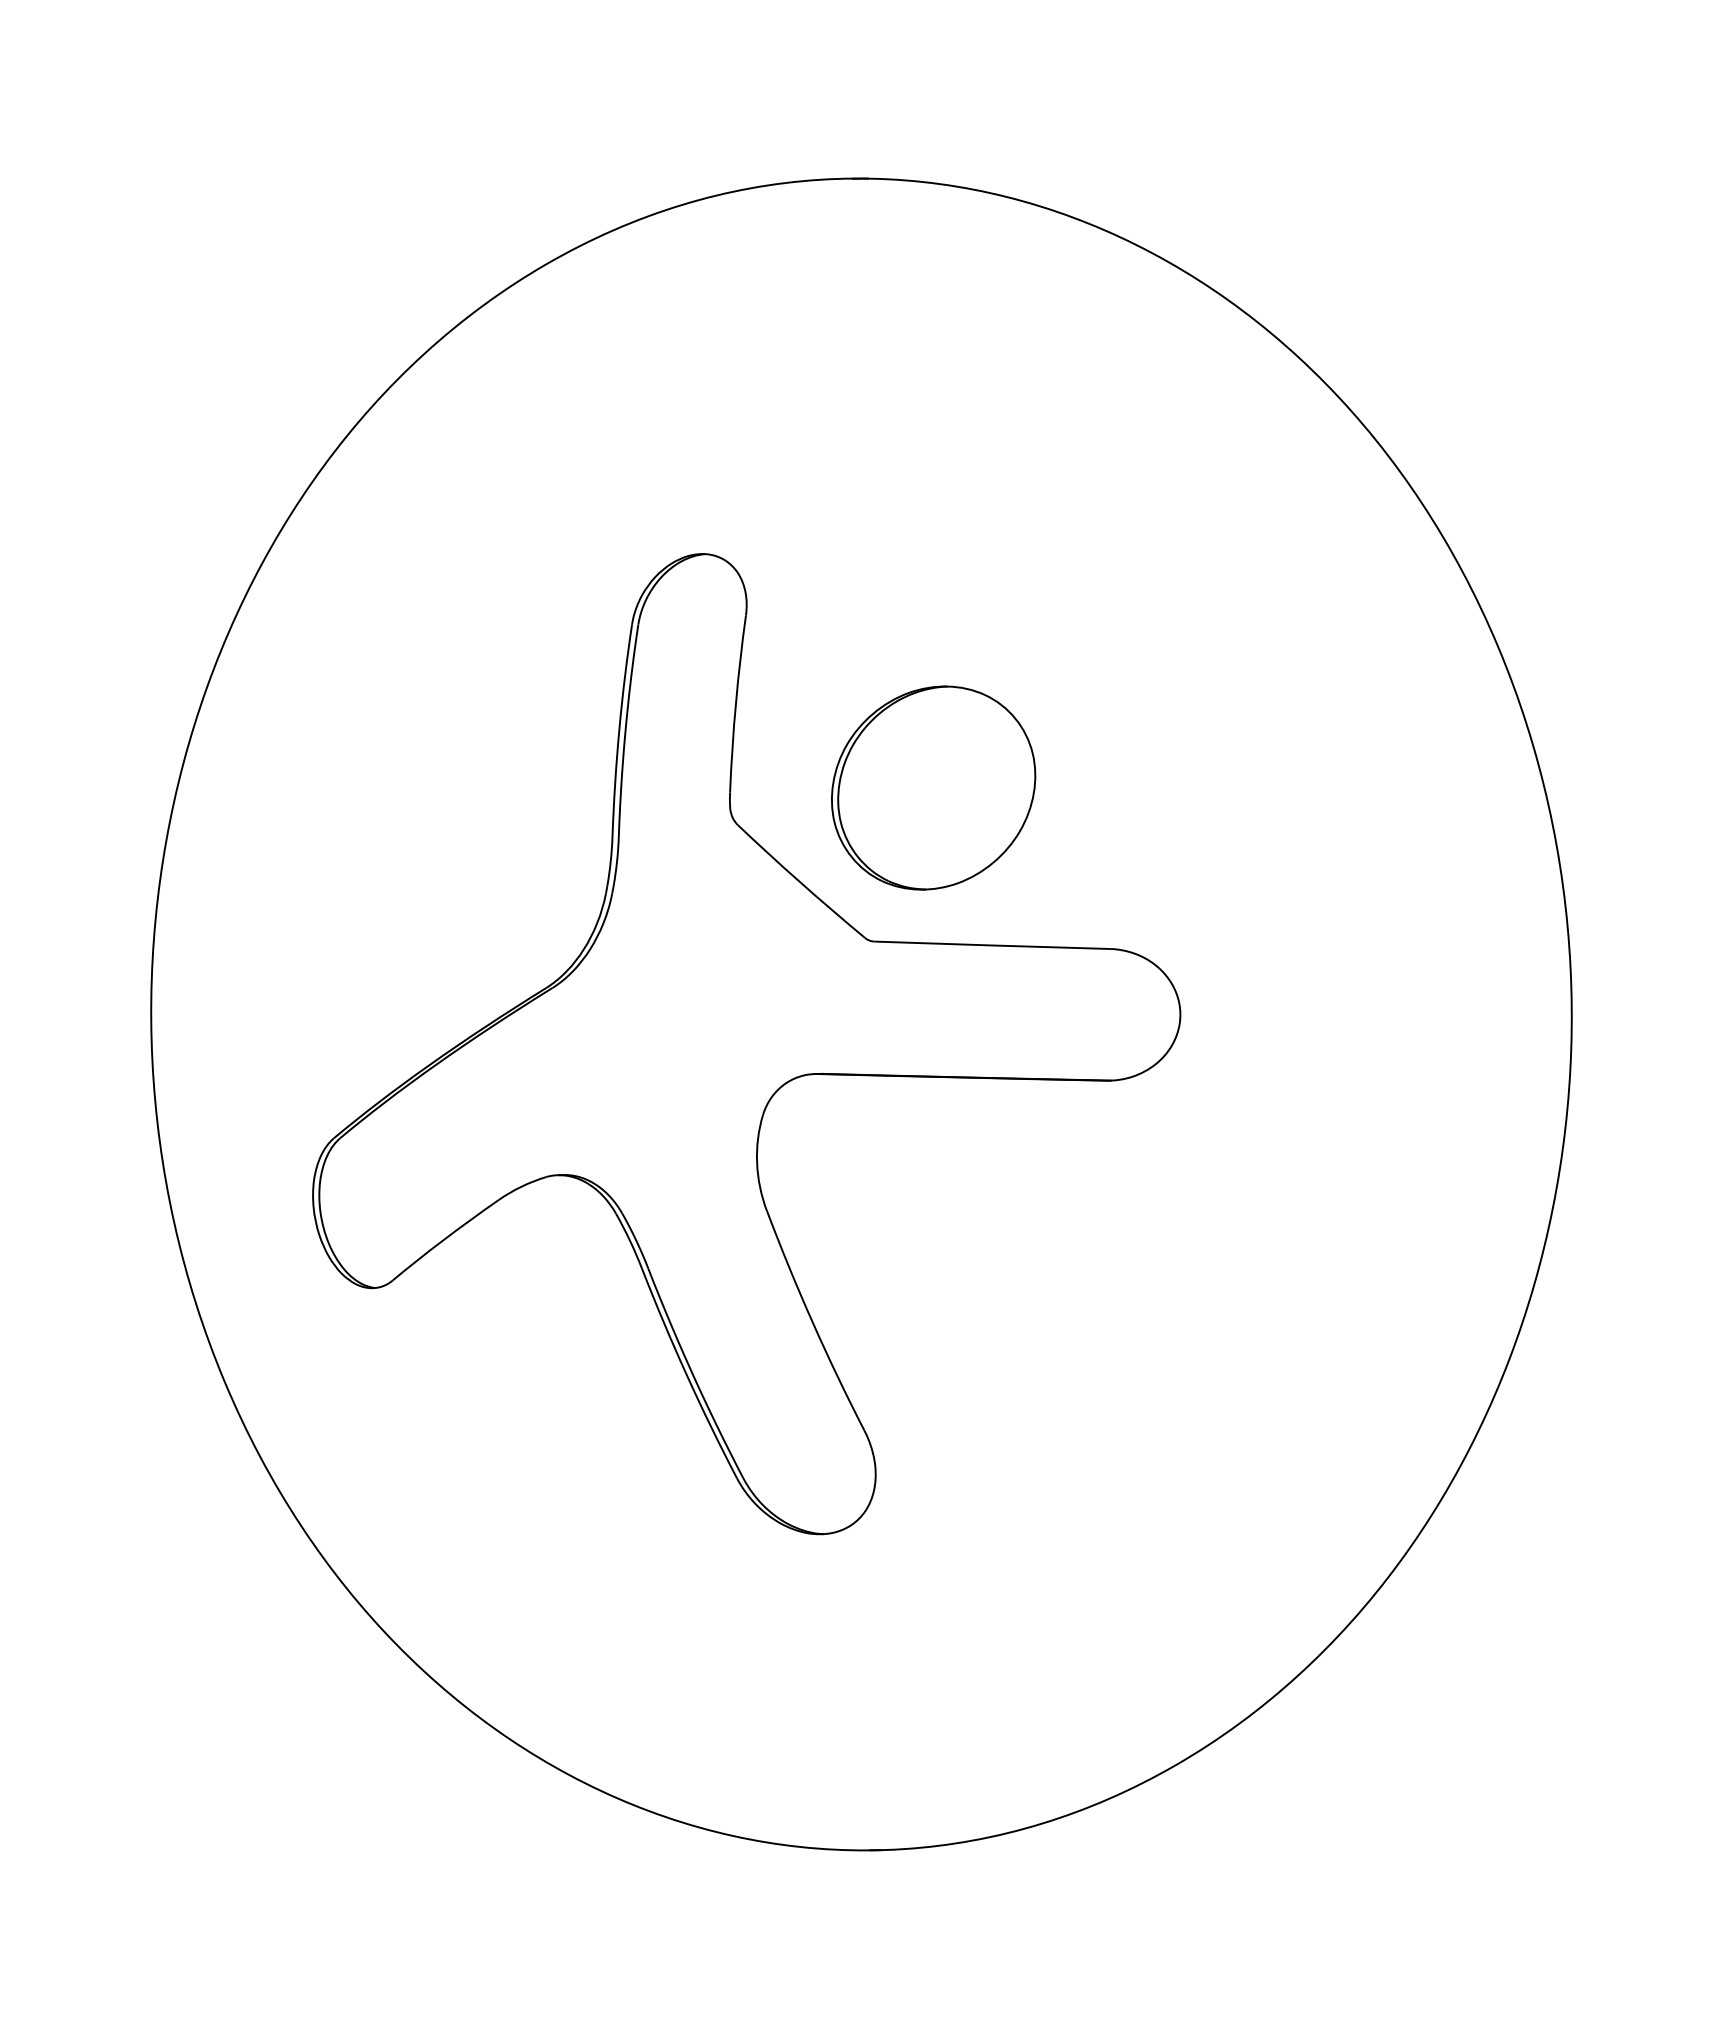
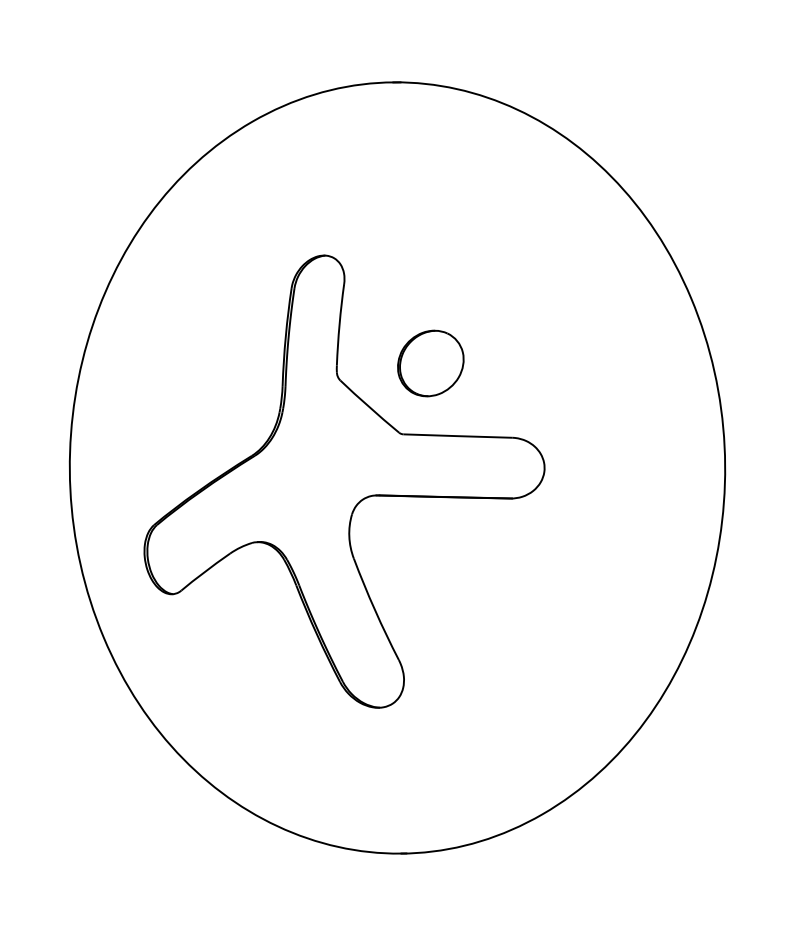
part: (933, 787) -> (430, 363), size x0.7

